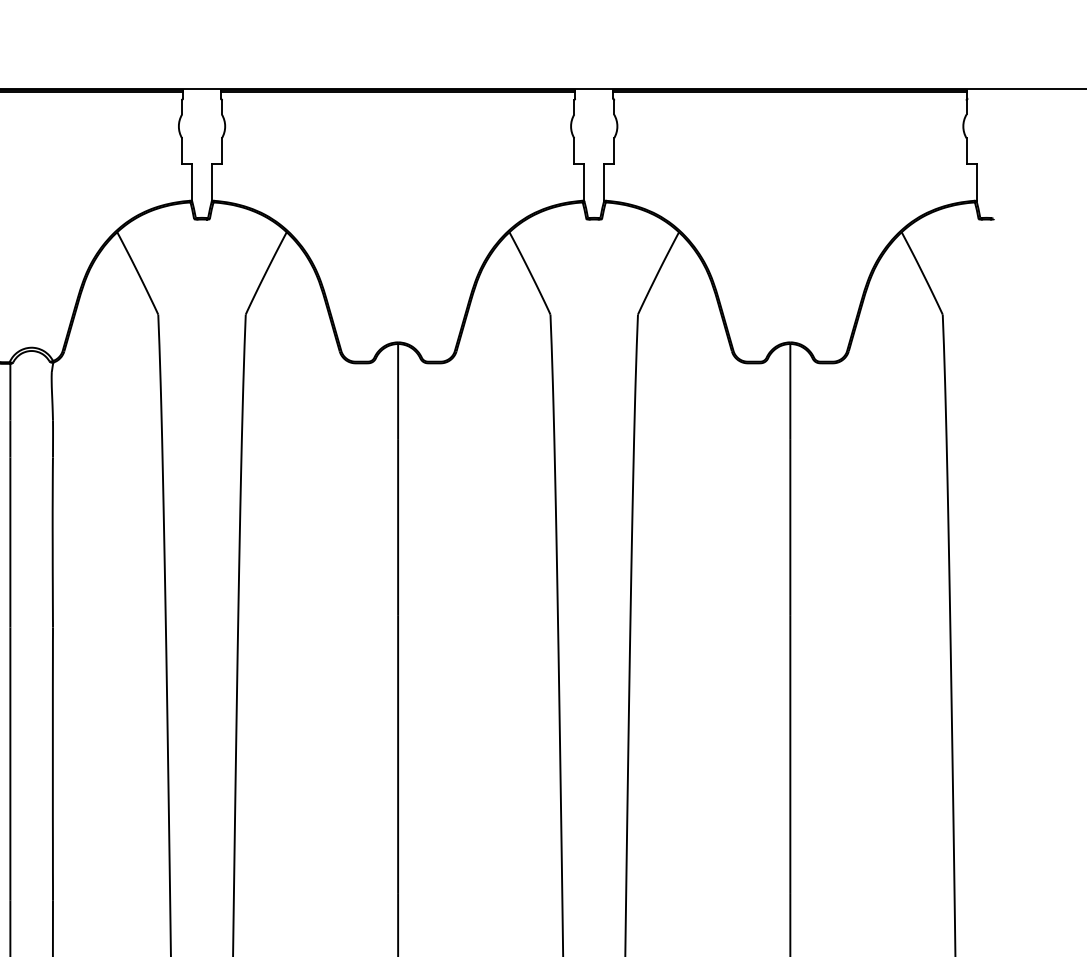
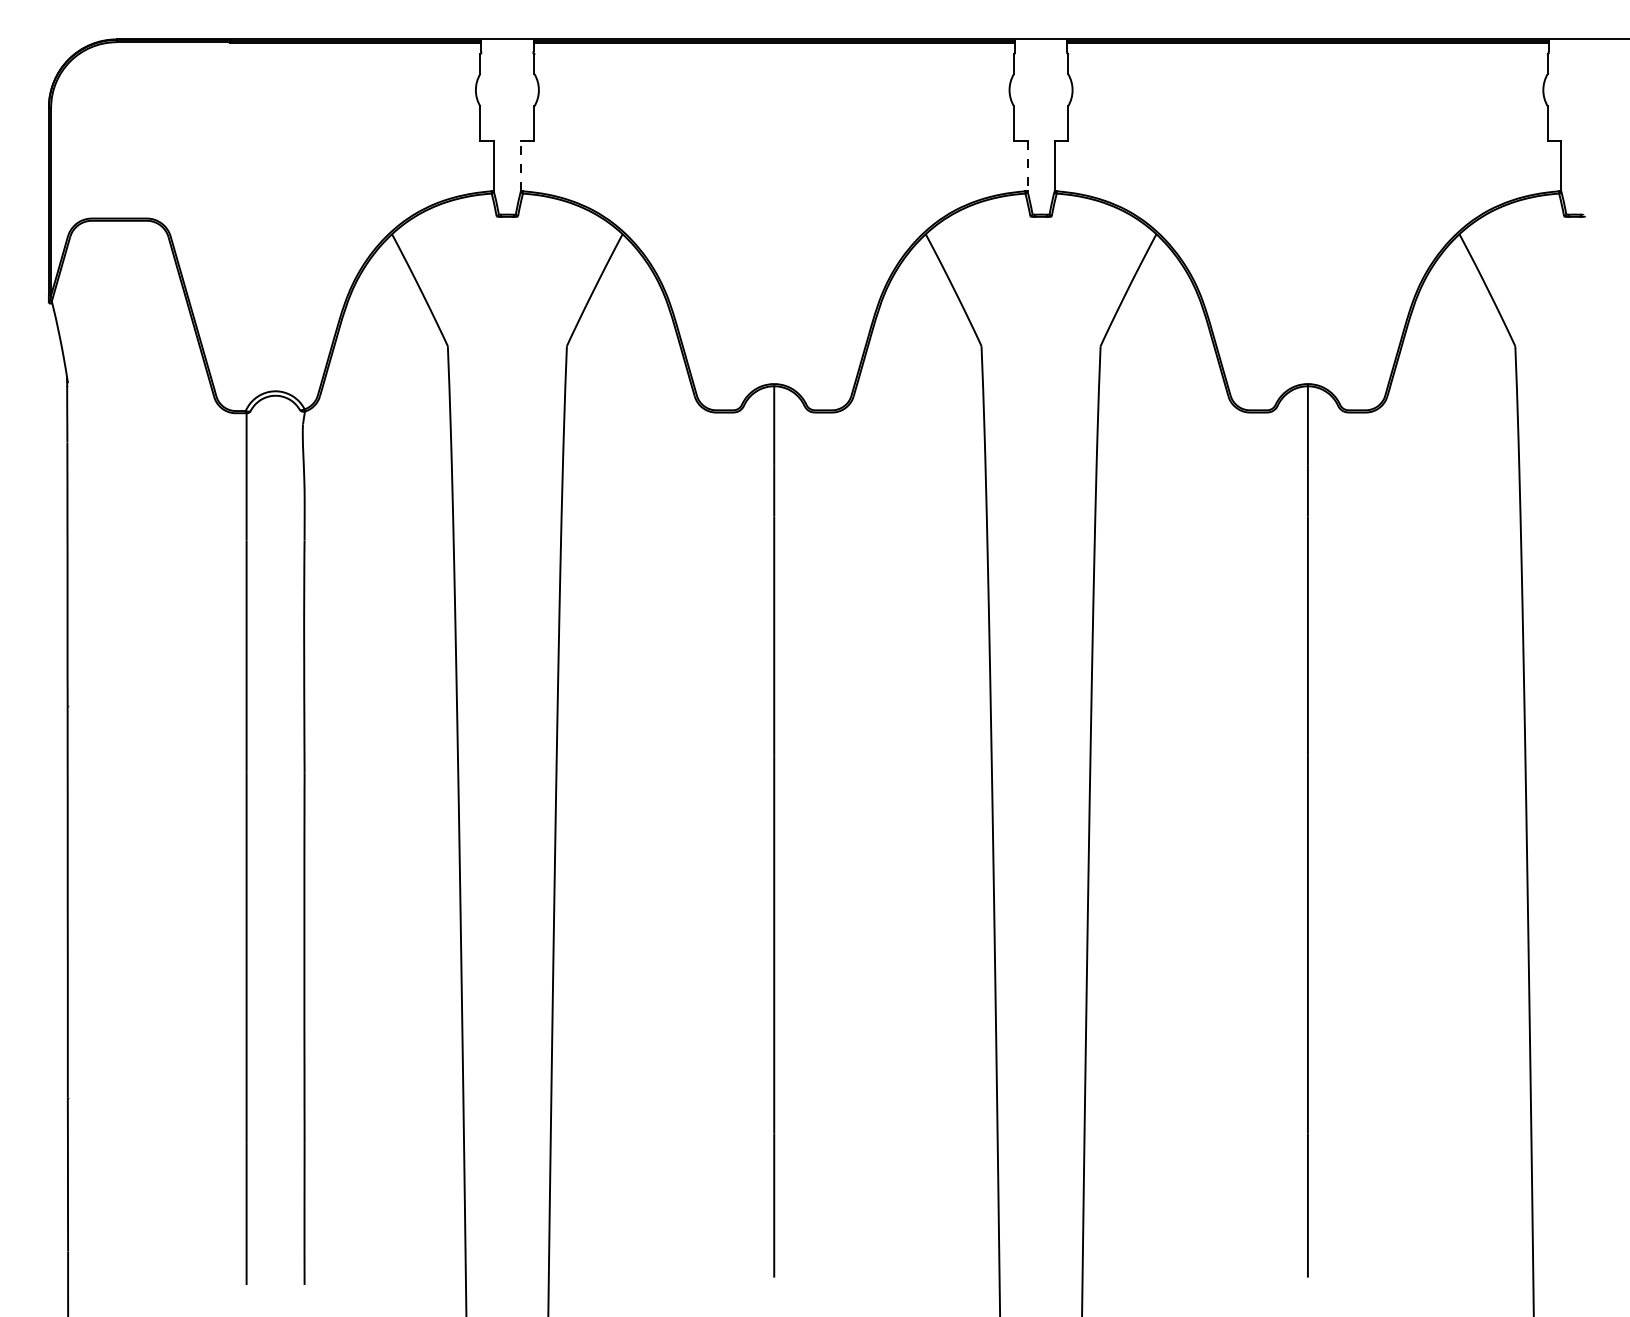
line: (211, 181) -> (520, 165), solid -> dashed
line: (584, 182) -> (1027, 166), solid -> dashed

